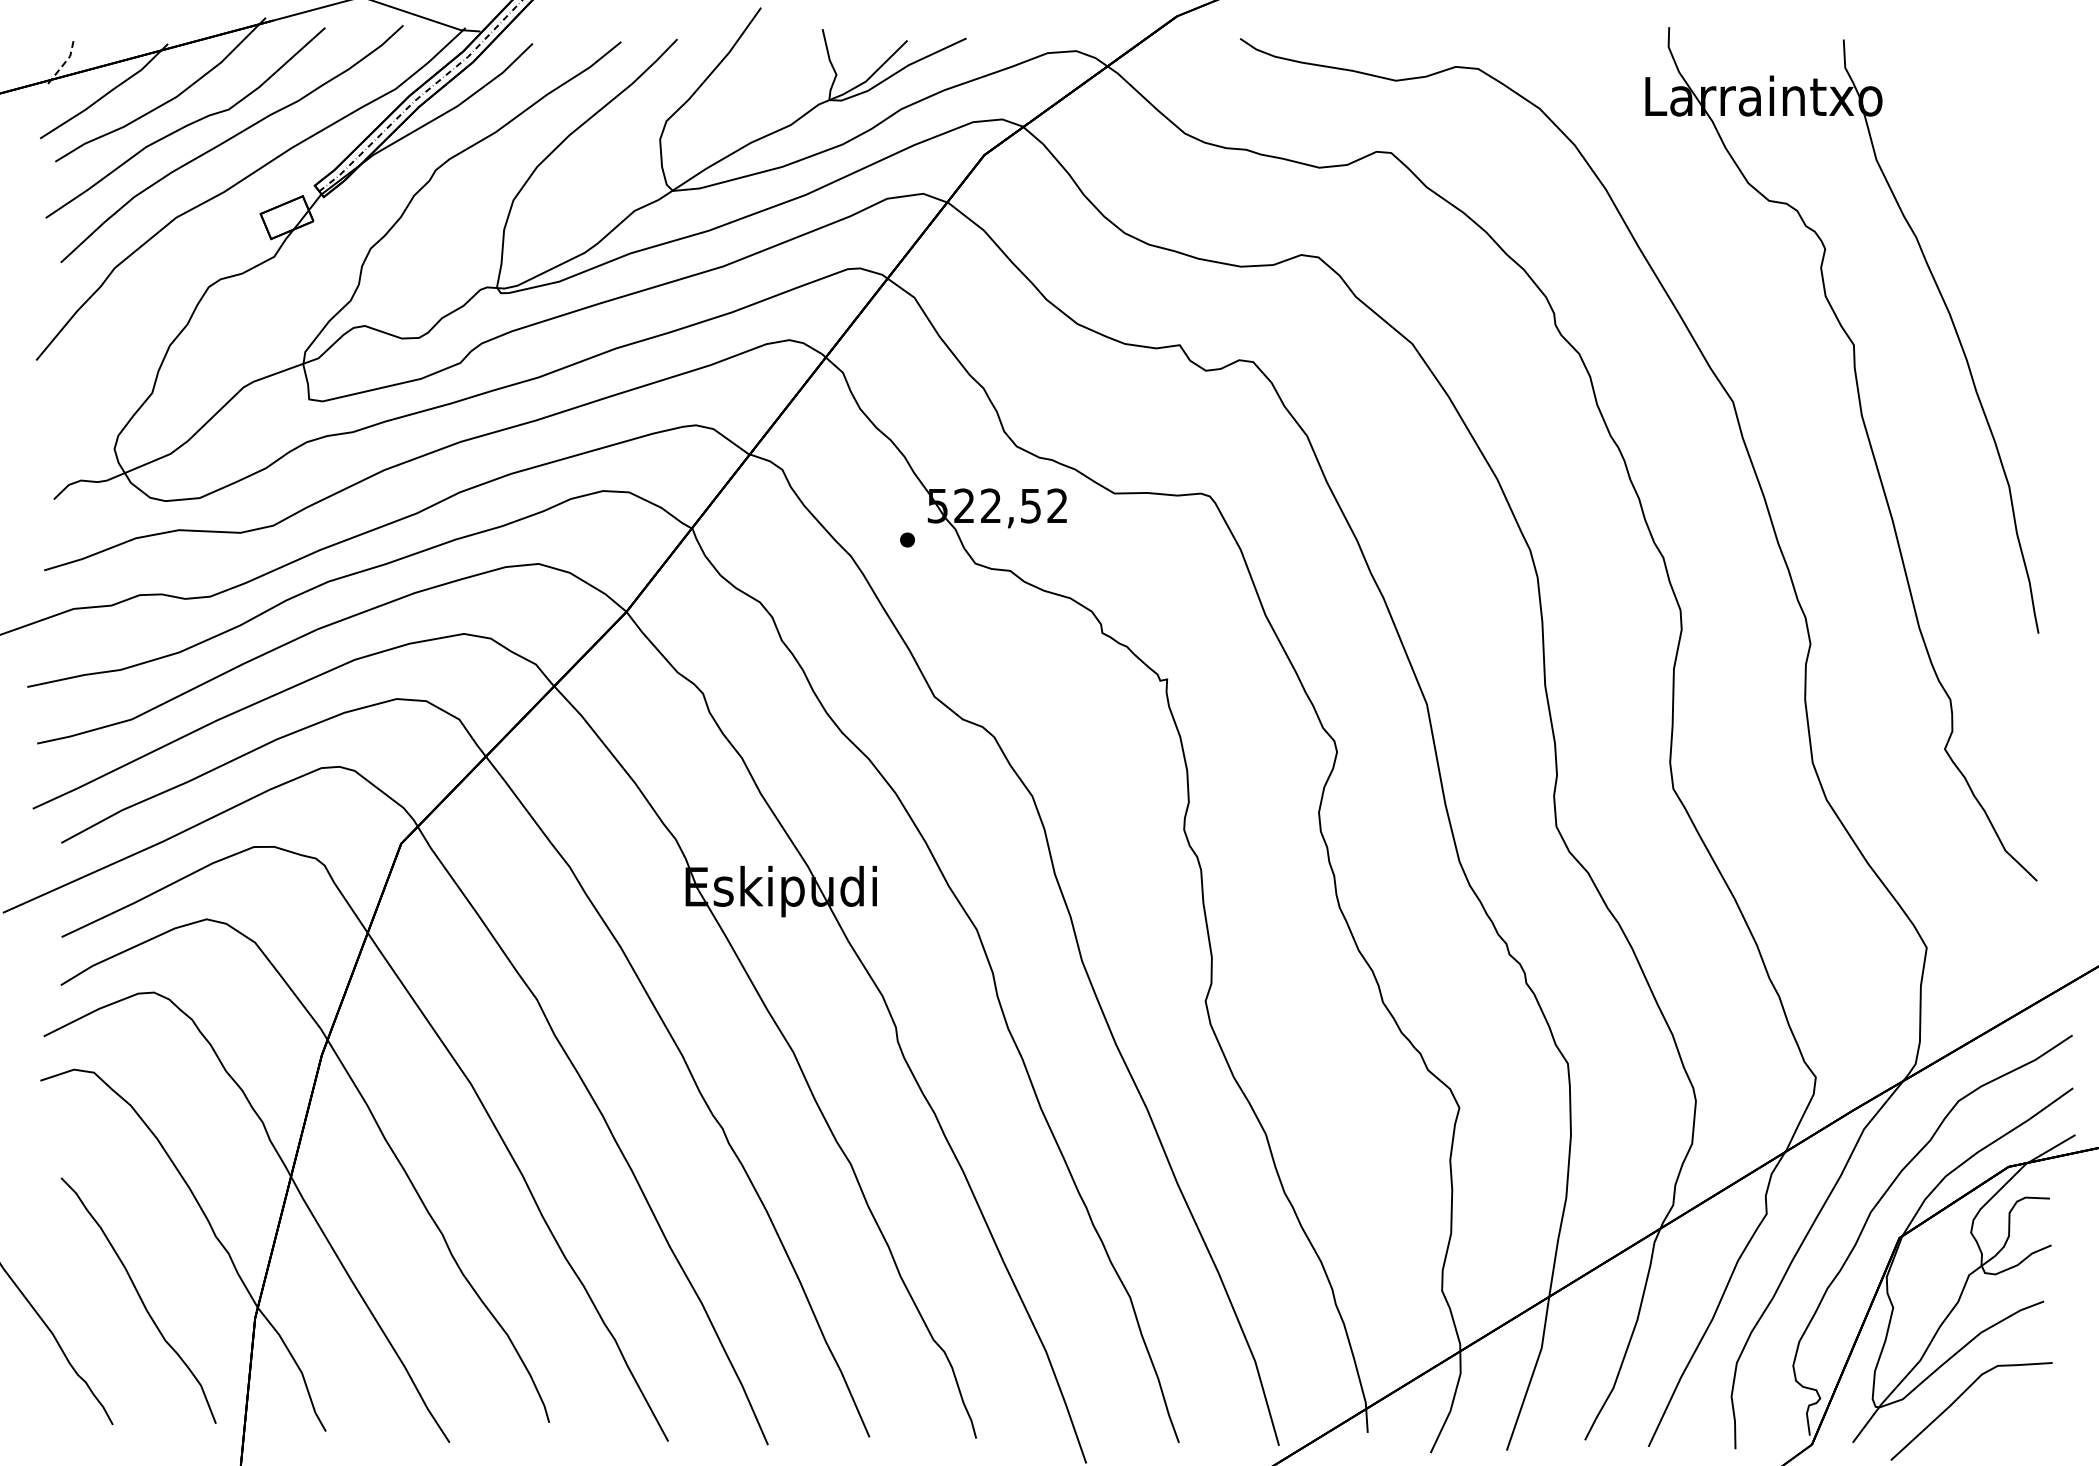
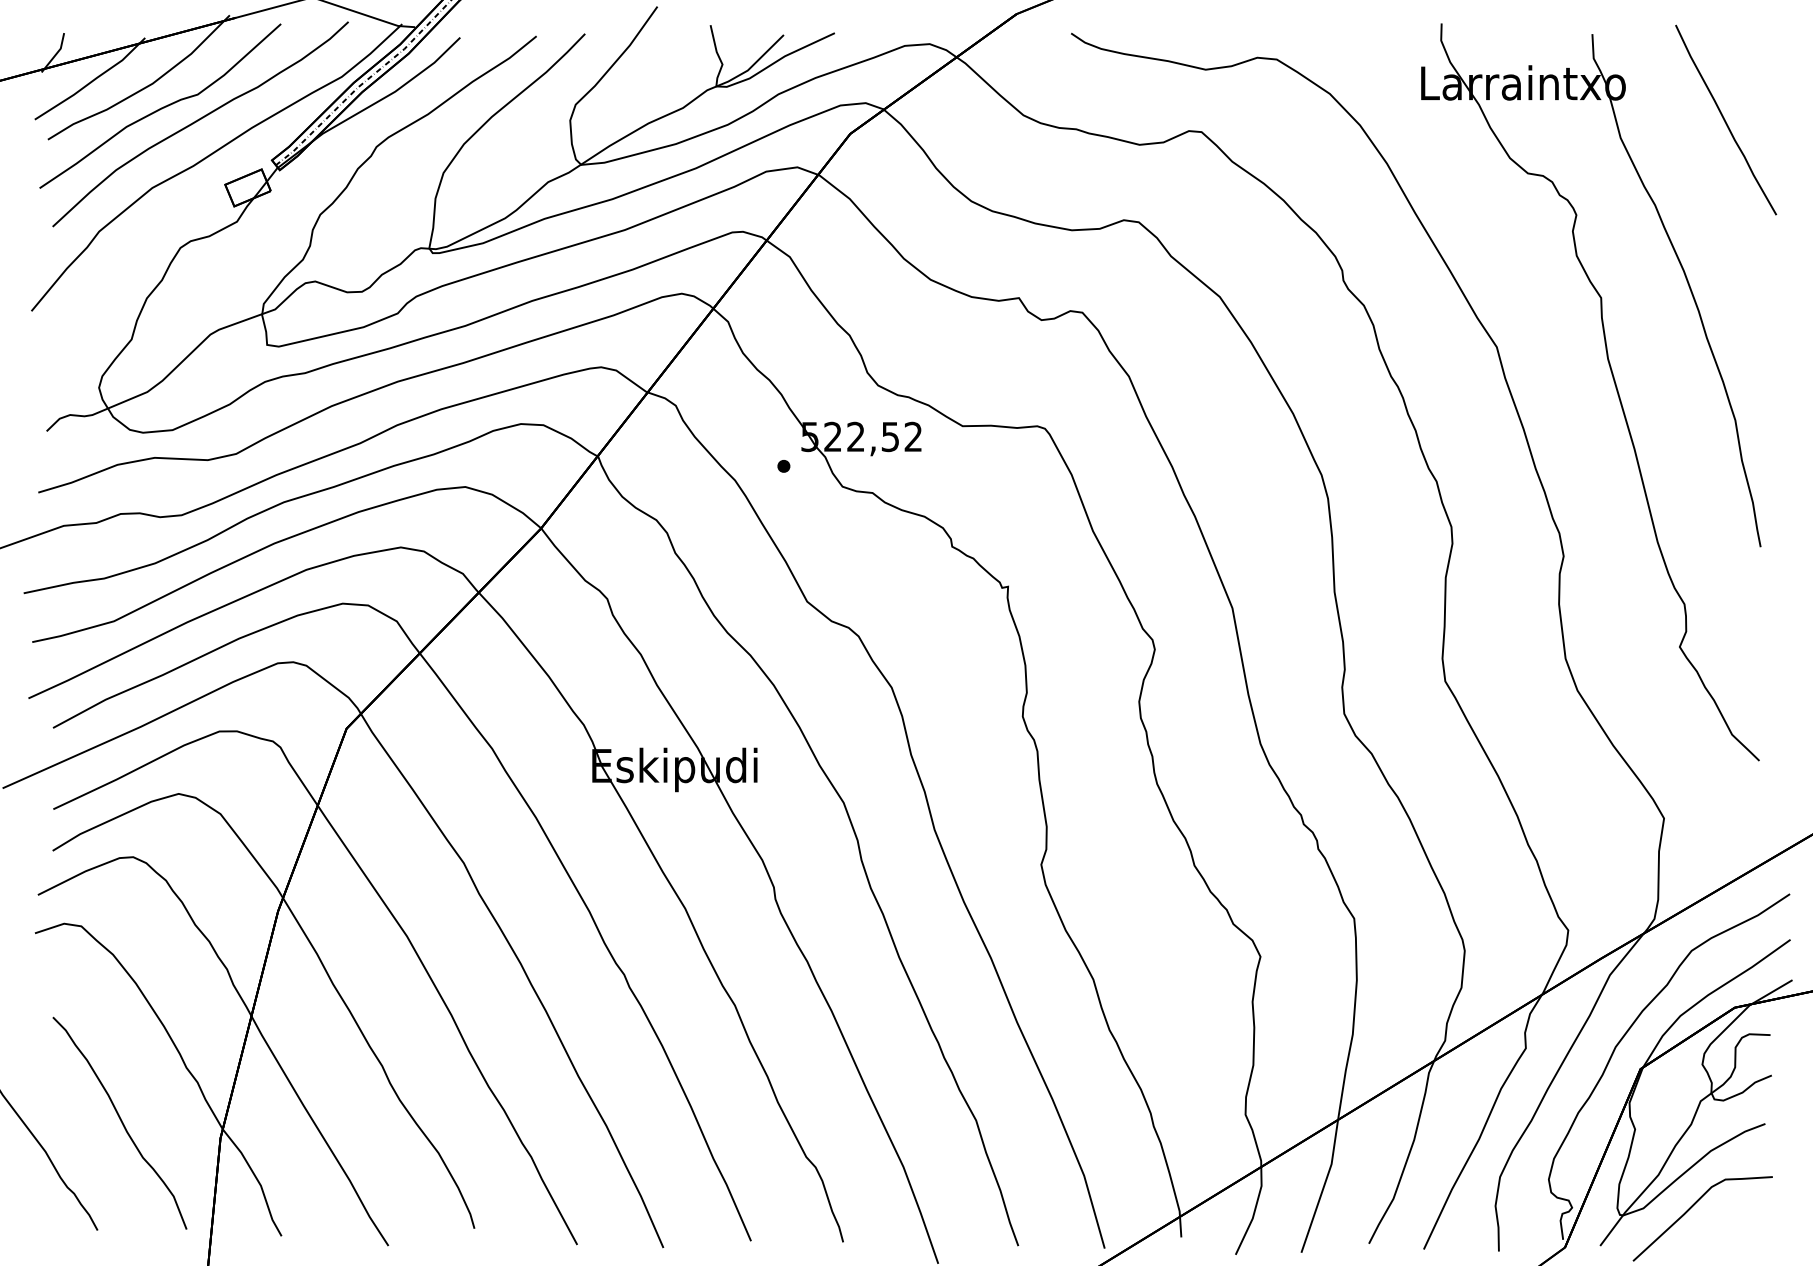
line: (65, 62) -> (56, 53), dashed -> solid
curve: (1997, 139) -> (1725, 120), added

